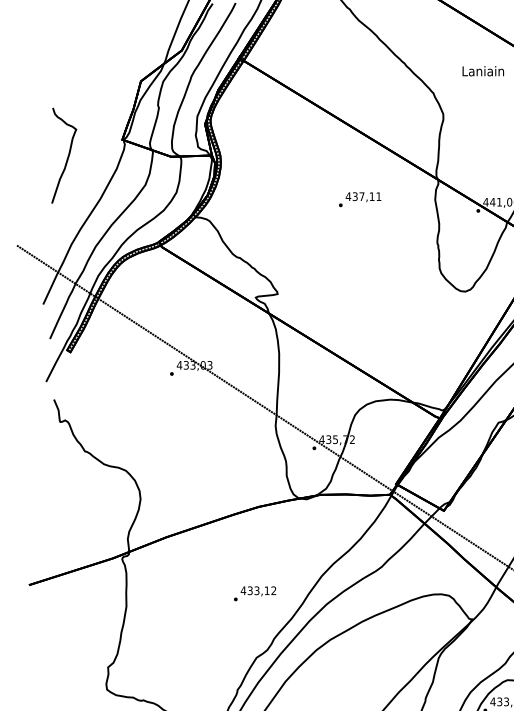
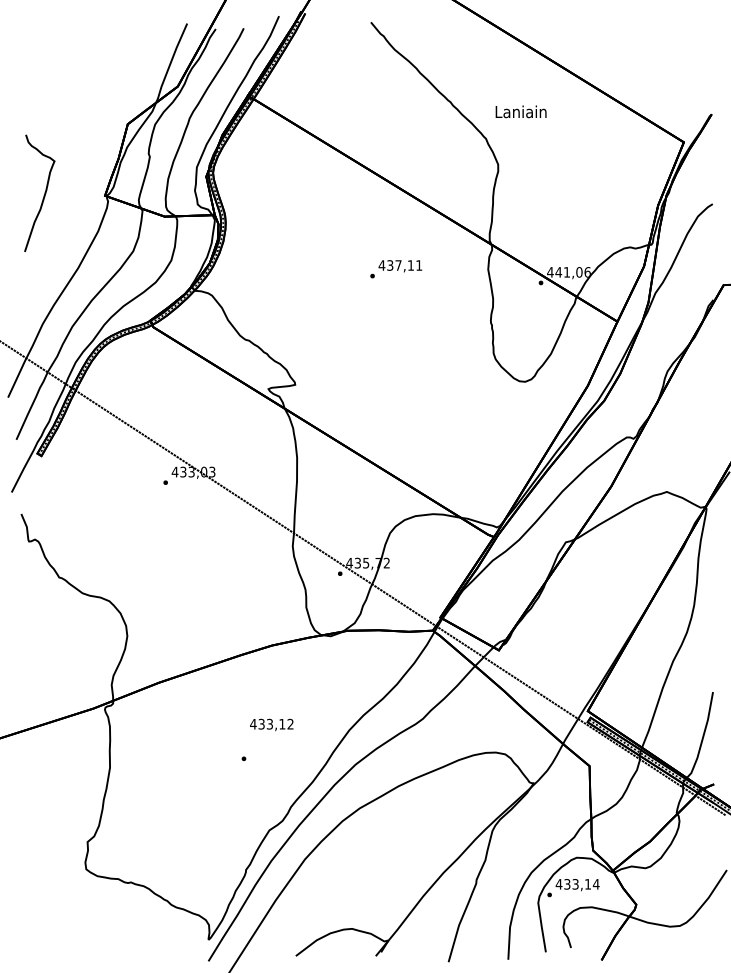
text: (482, 70) -> (520, 111), moved
curve: (67, 157) -> (43, 195), moved
text: (258, 590) -> (271, 724), moved

